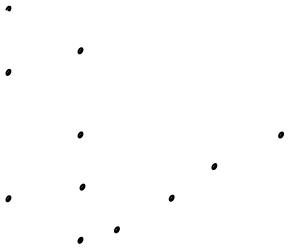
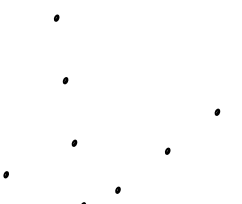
part: (80, 134) -> (65, 80), moved
part: (214, 166) -> (217, 112), moved
part: (82, 186) -> (74, 142), moved

